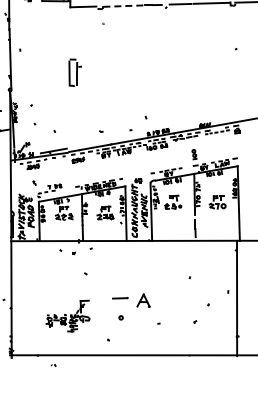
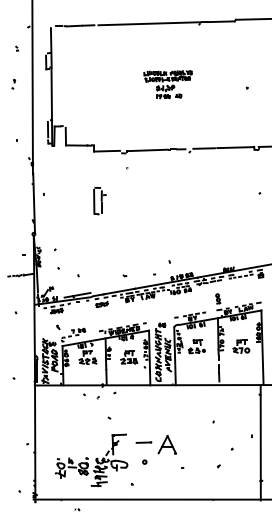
line: (123, 6) -> (147, 150), dashed -> solid
part: (74, 72) -> (99, 200), moved
part: (142, 300) -> (166, 444), size x1.43
part: (67, 316) -> (91, 460), size x1.67

